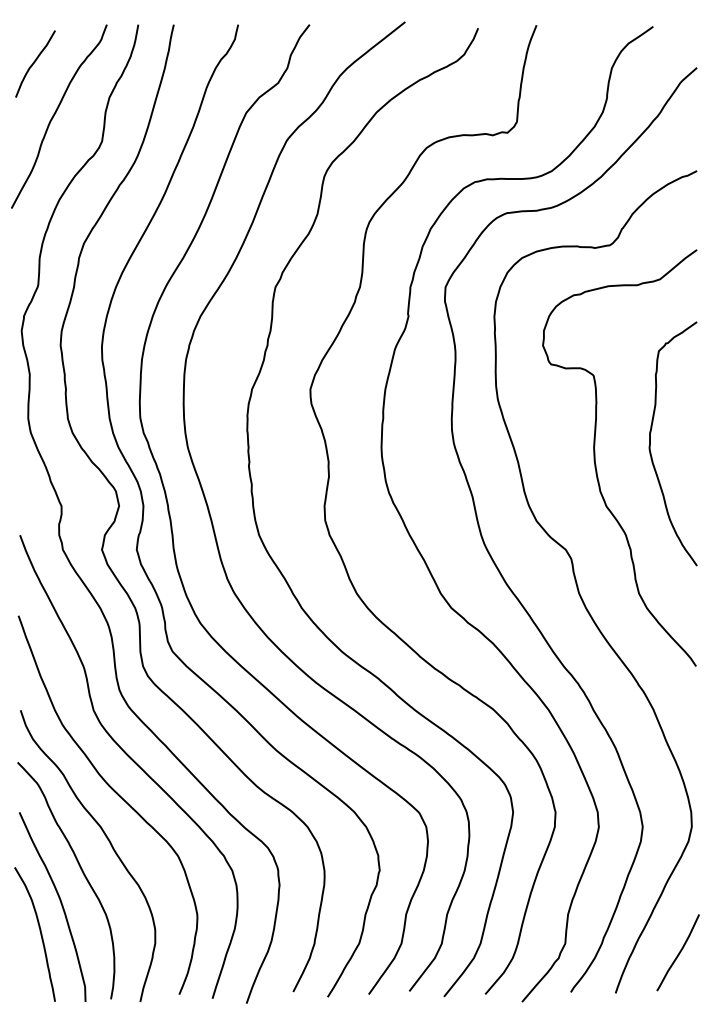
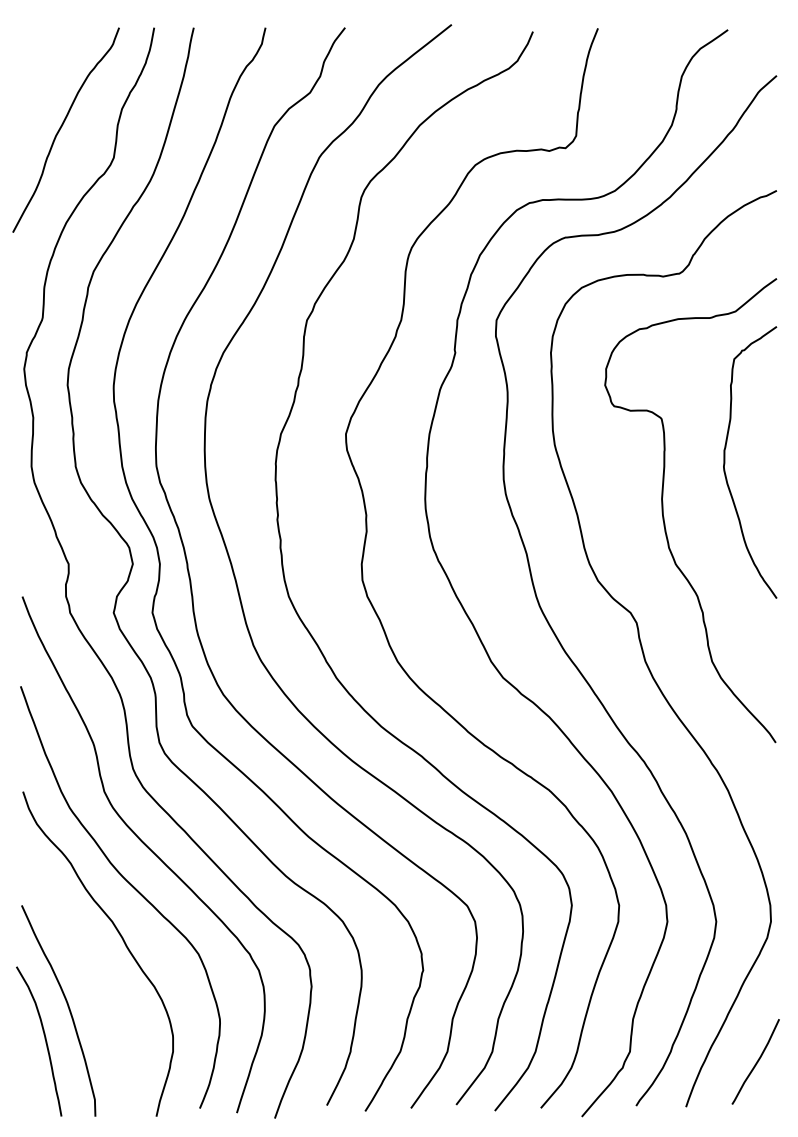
curve: (35, 62) -> (39, 69), removed
curve: (650, 443) -> (724, 462), moved
curve: (82, 873) -> (92, 973), removed

